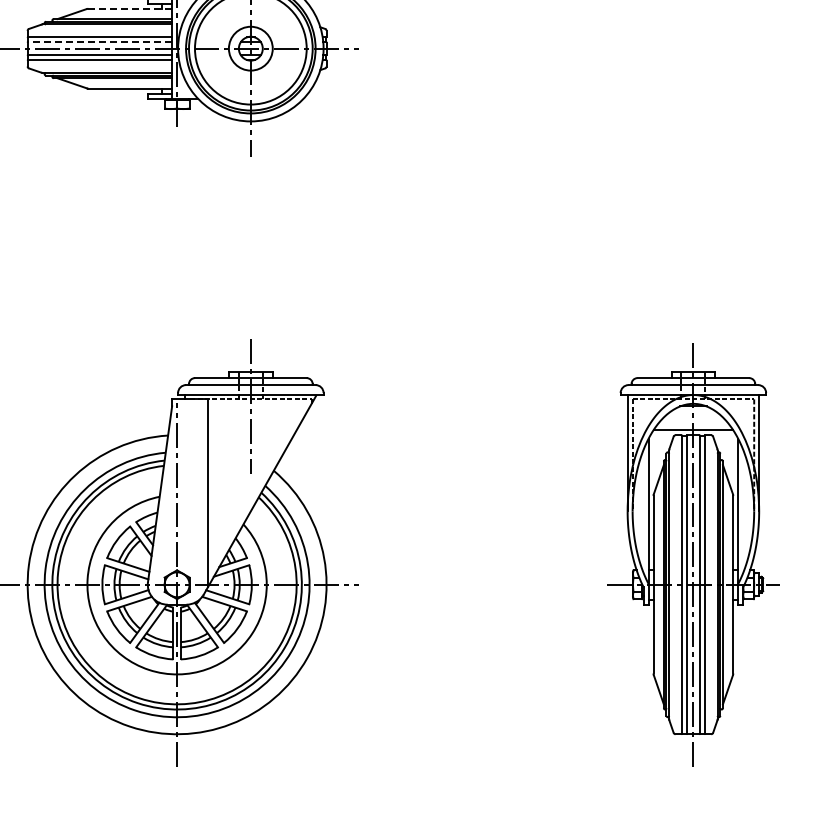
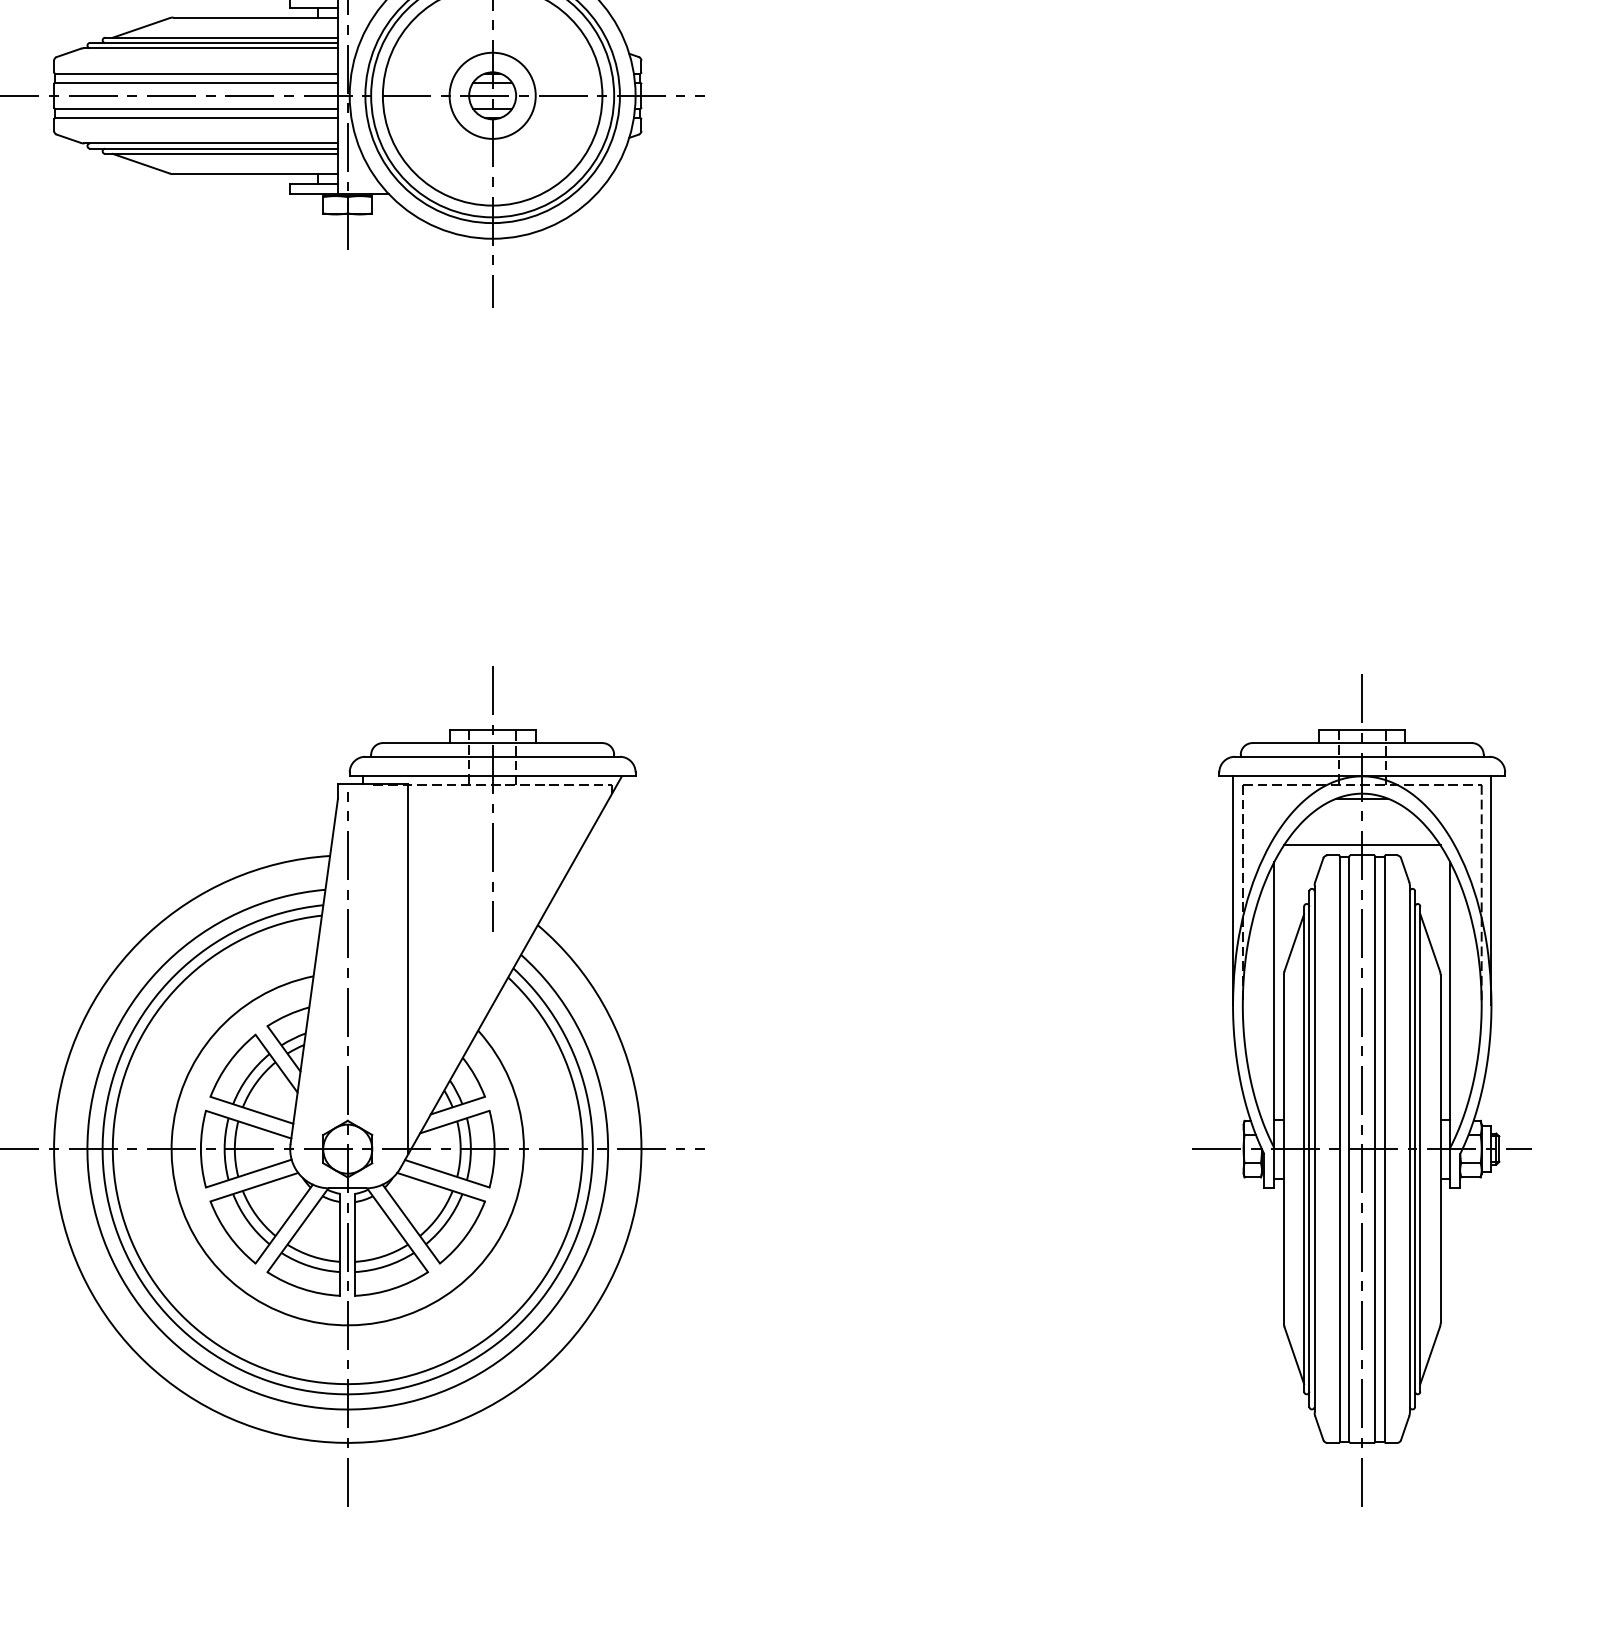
line: (130, 8) -> (256, 16), dashed -> solid
line: (100, 42) -> (197, 83), dashed -> solid

